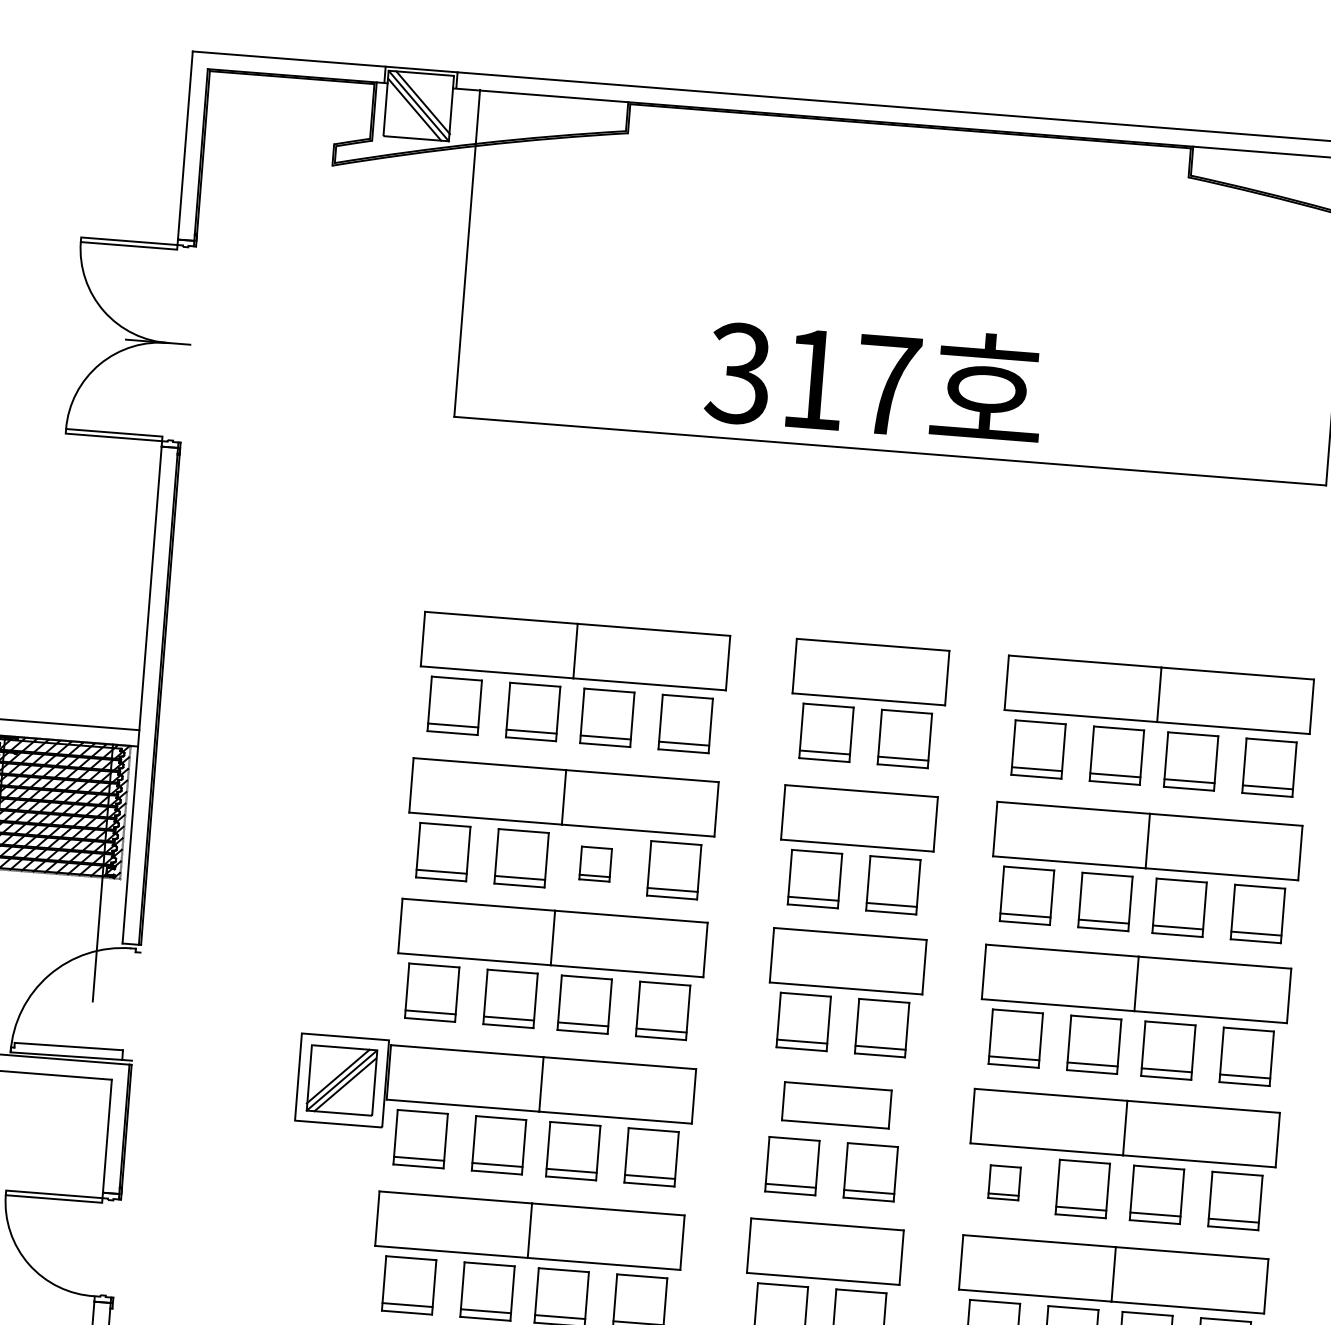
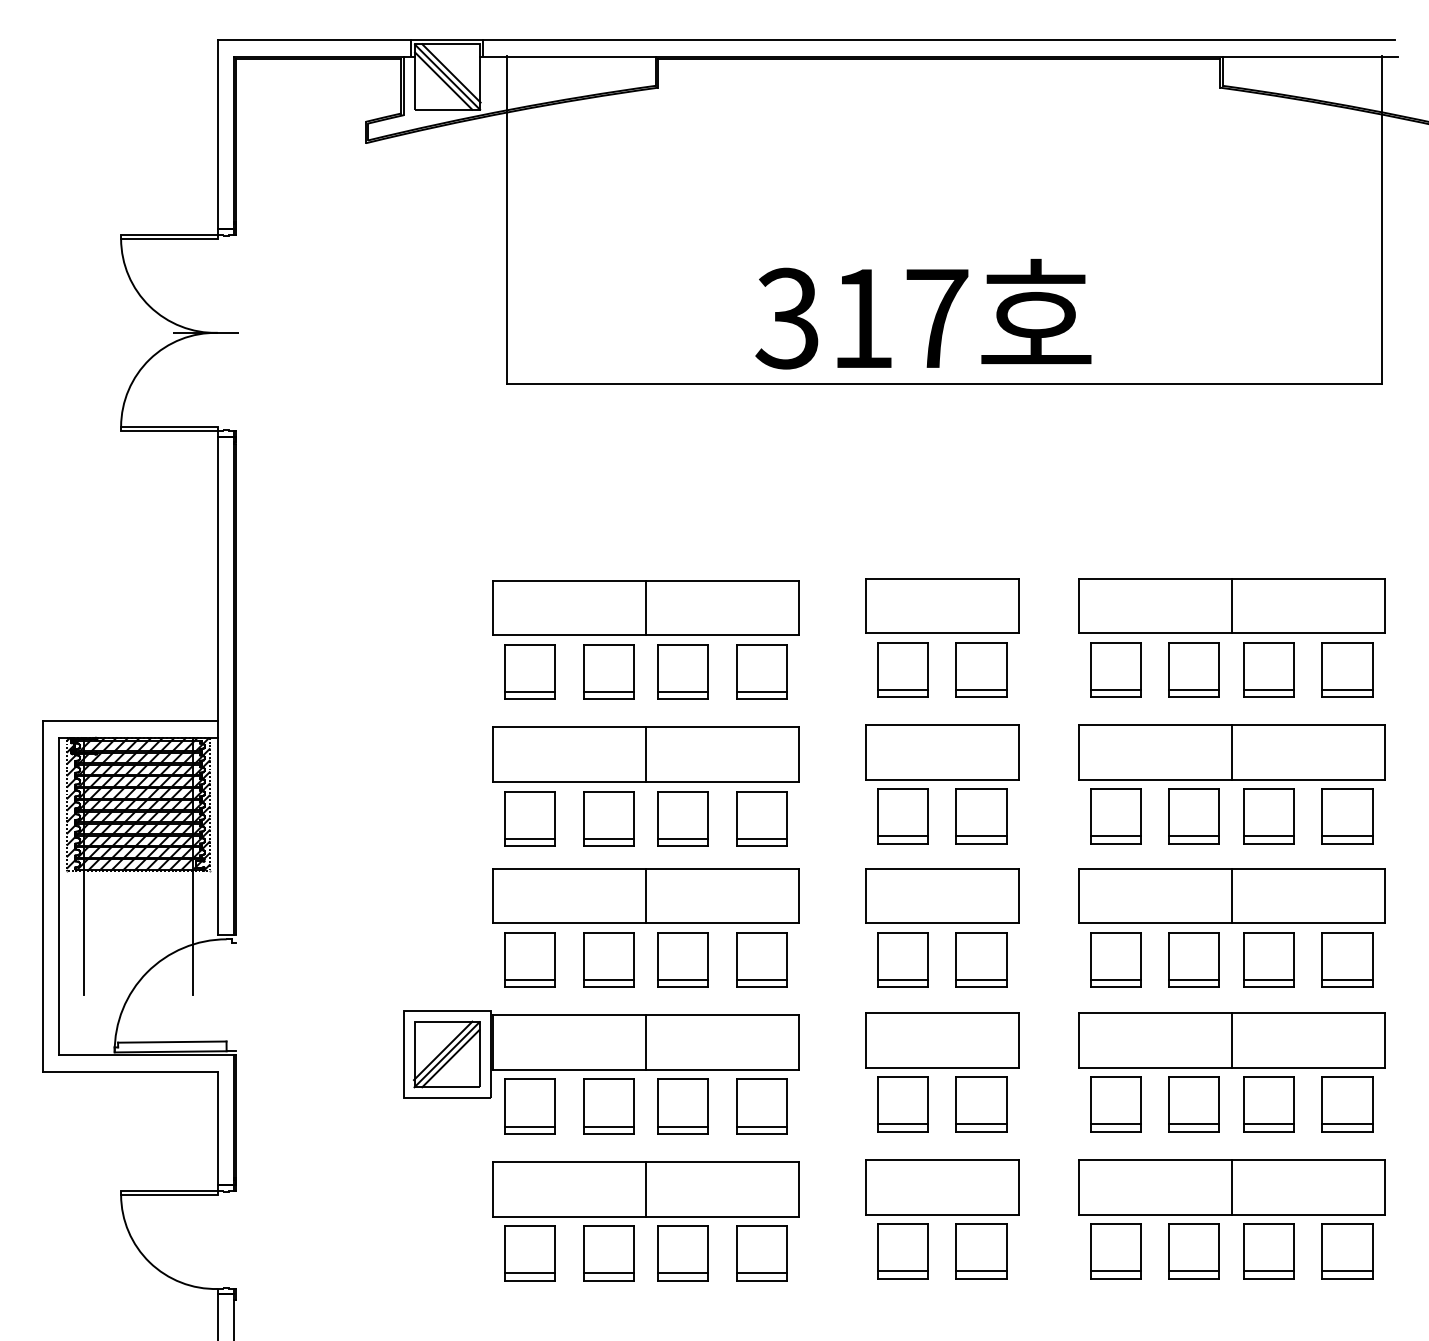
part: (595, 863) -> (682, 818), size x1.67
part: (836, 1105) -> (942, 1040), size x1.43
part: (1004, 1182) -> (1115, 1104), size x1.67

